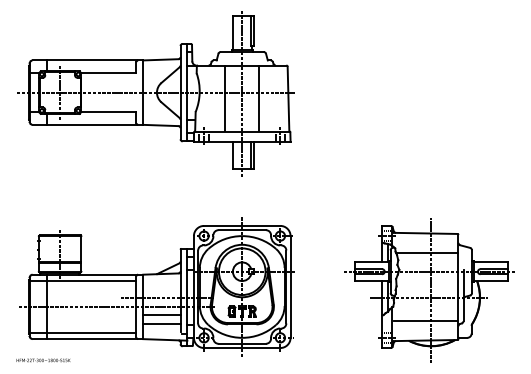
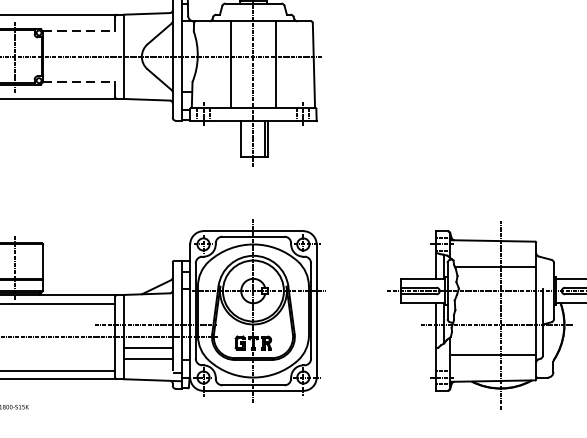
line: (108, 73) -> (78, 31), solid -> dashed
line: (108, 112) -> (78, 82), solid -> dashed

